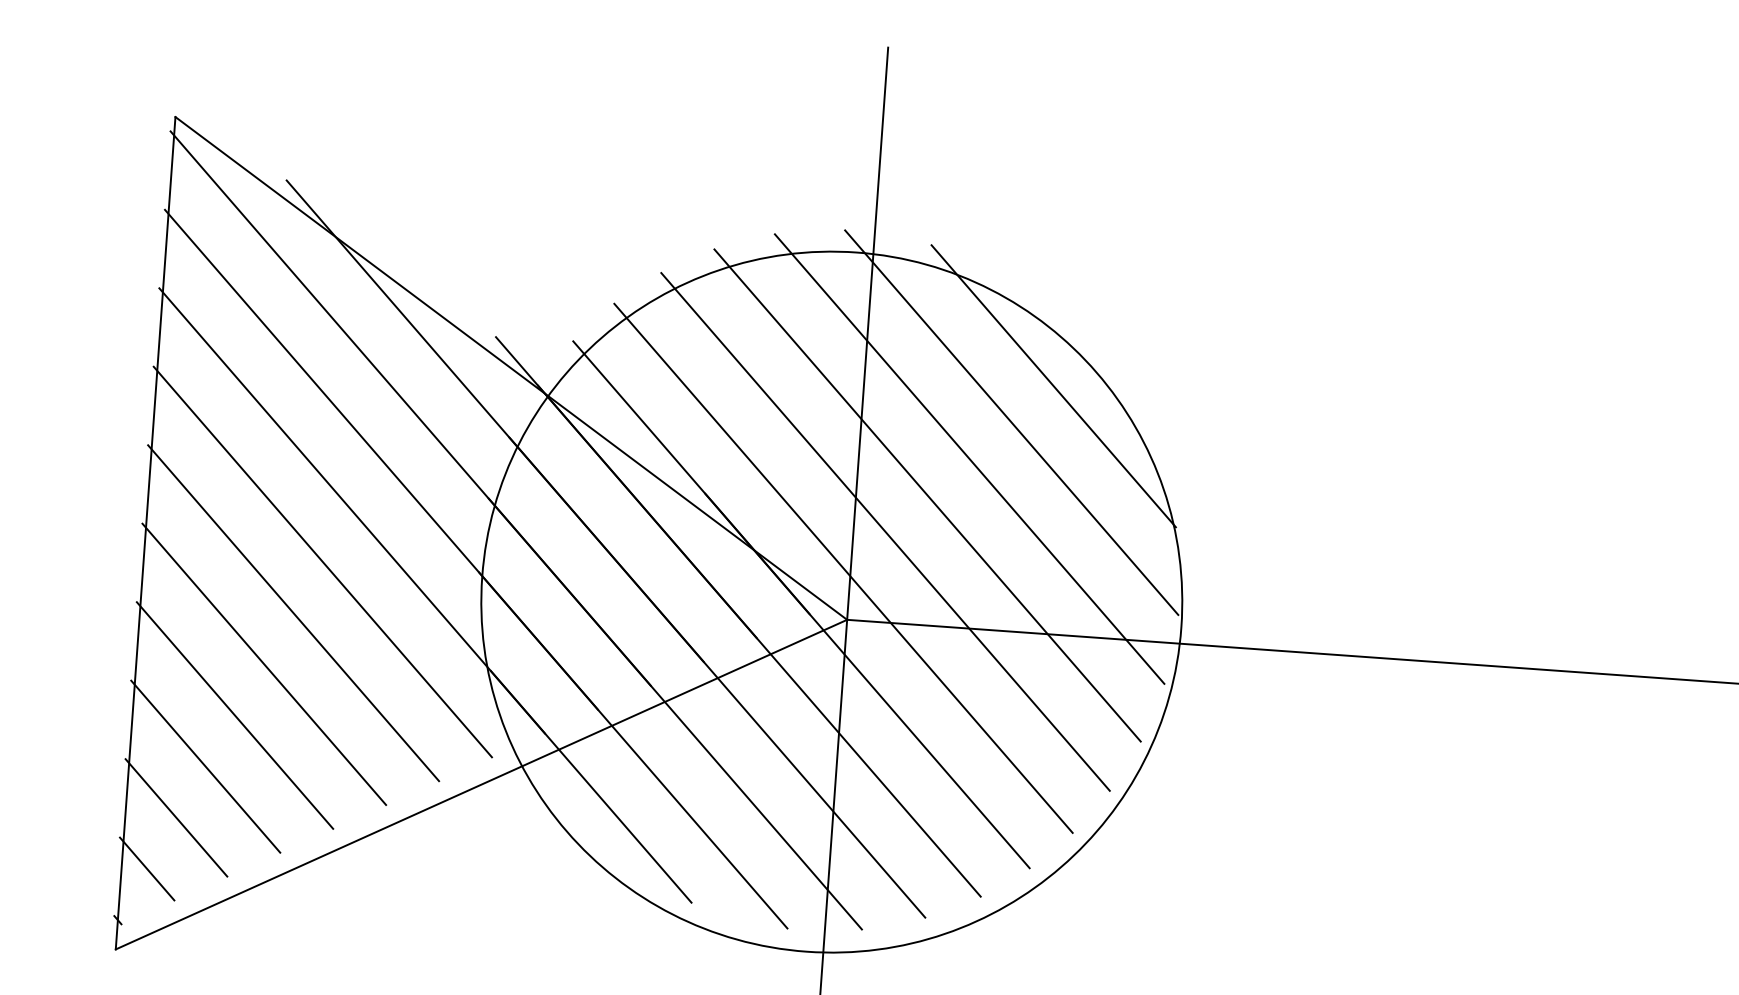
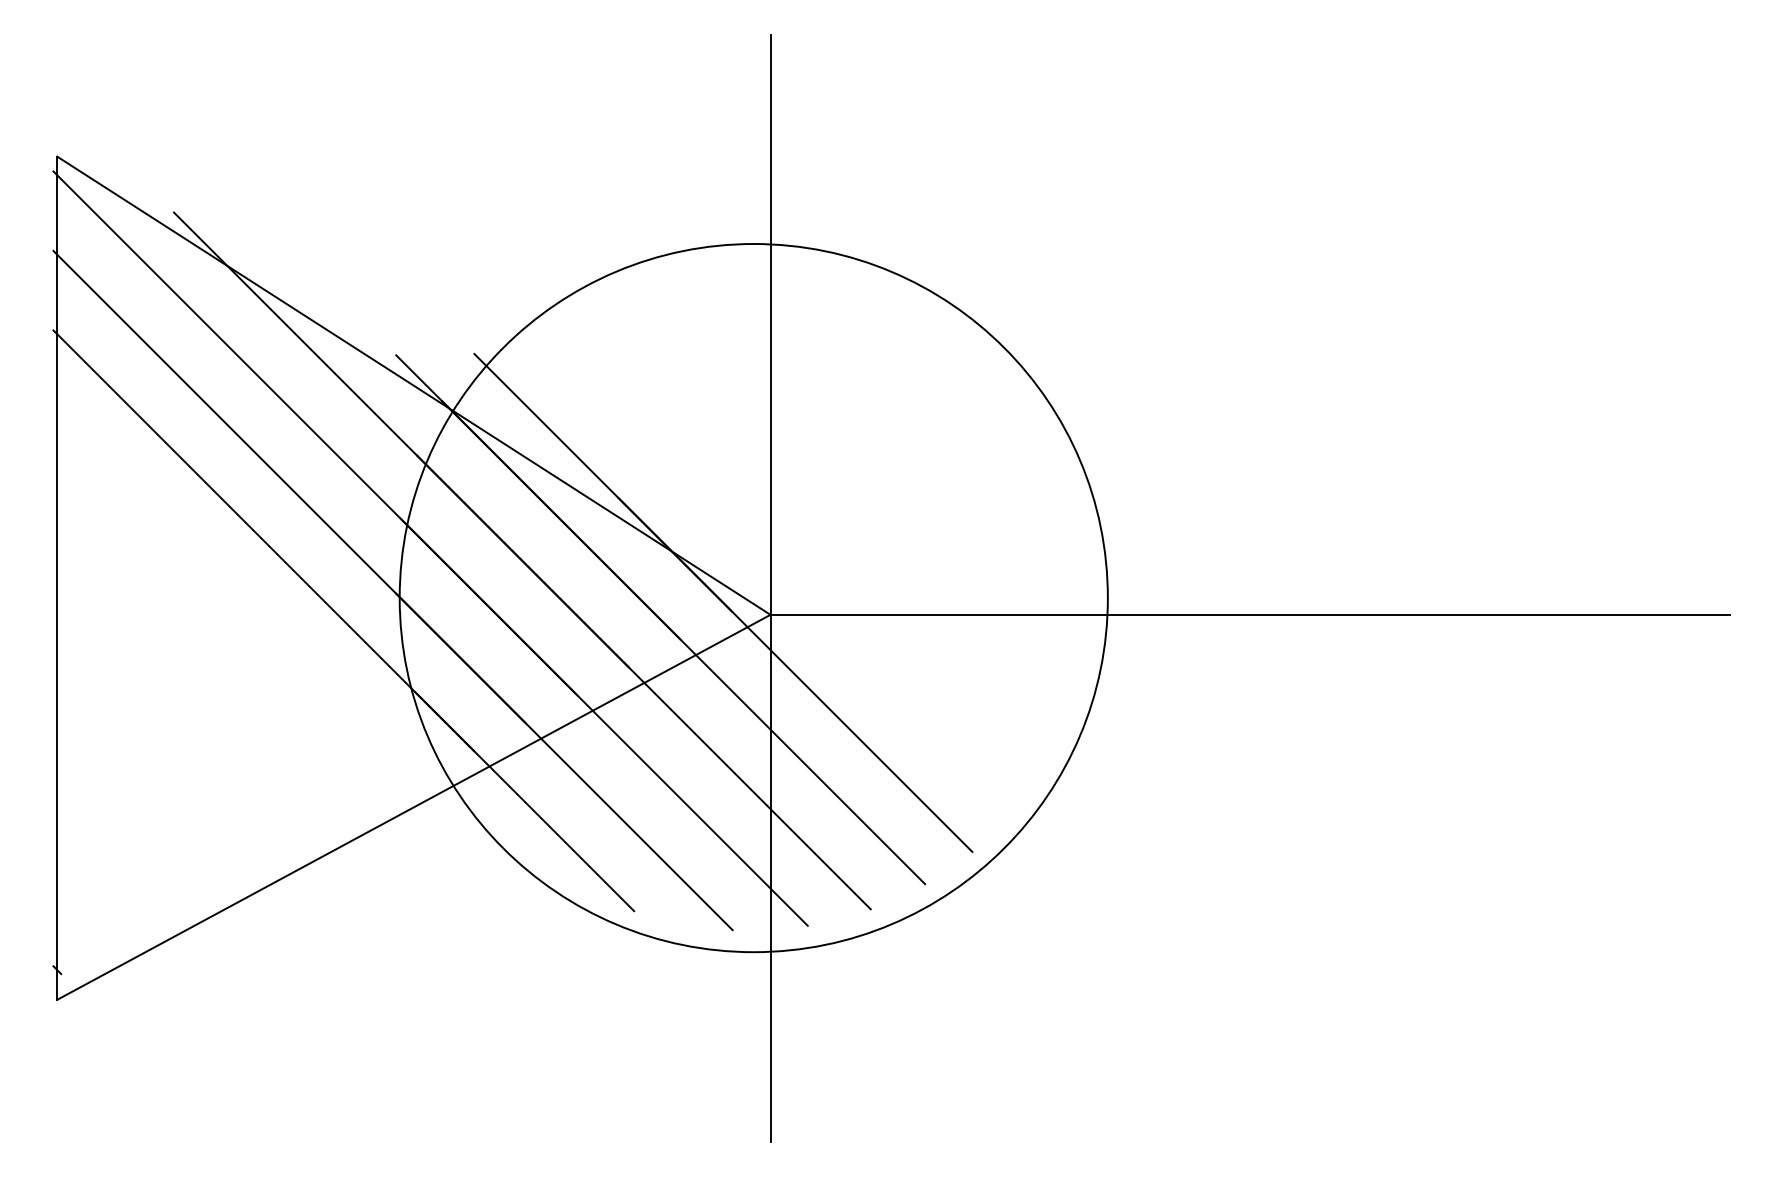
line: (1053, 386) -> (961, 364), removed
line: (1011, 422) -> (921, 404), removed
line: (968, 458) -> (881, 443), removed
line: (927, 495) -> (842, 483), removed
line: (885, 531) -> (802, 523), removed
line: (322, 562) -> (237, 594), removed
line: (843, 568) -> (763, 563), removed
line: (292, 612) -> (211, 647), removed
line: (264, 664) -> (186, 701), removed
line: (234, 715) -> (160, 755), removed
line: (205, 766) -> (134, 808), removed
line: (176, 817) -> (108, 862), removed
line: (146, 868) -> (82, 916), removed

